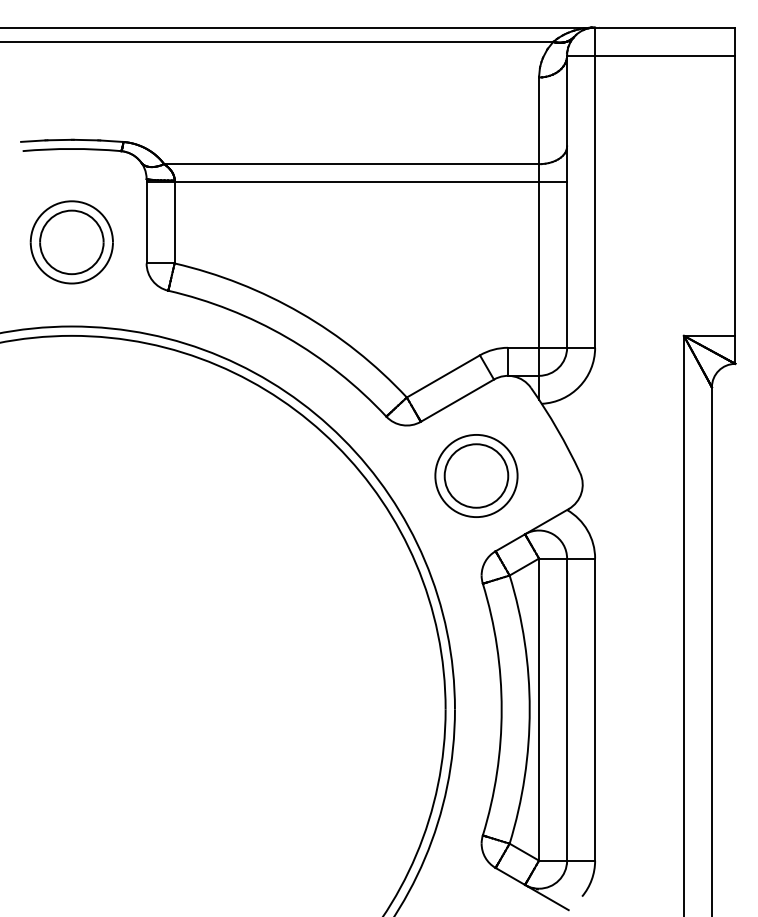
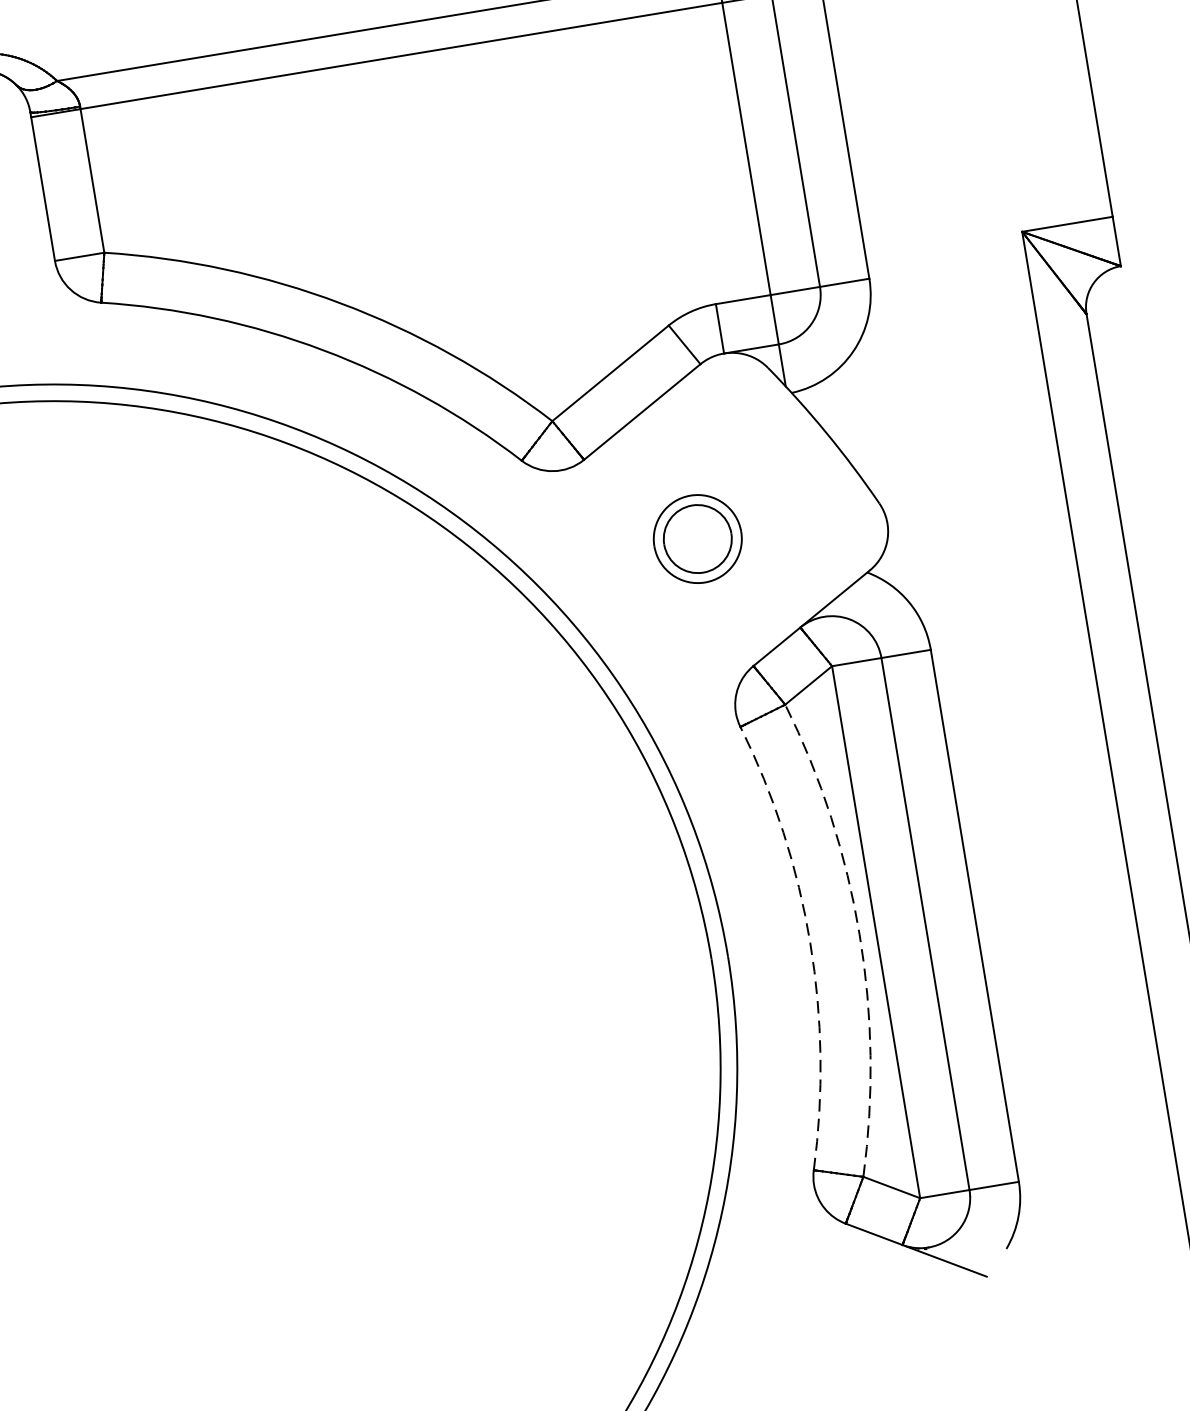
part: (476, 475) -> (697, 538), size x0.6
arc: (501, 709) -> (809, 942), solid -> dashed
arc: (529, 709) -> (859, 934), solid -> dashed

